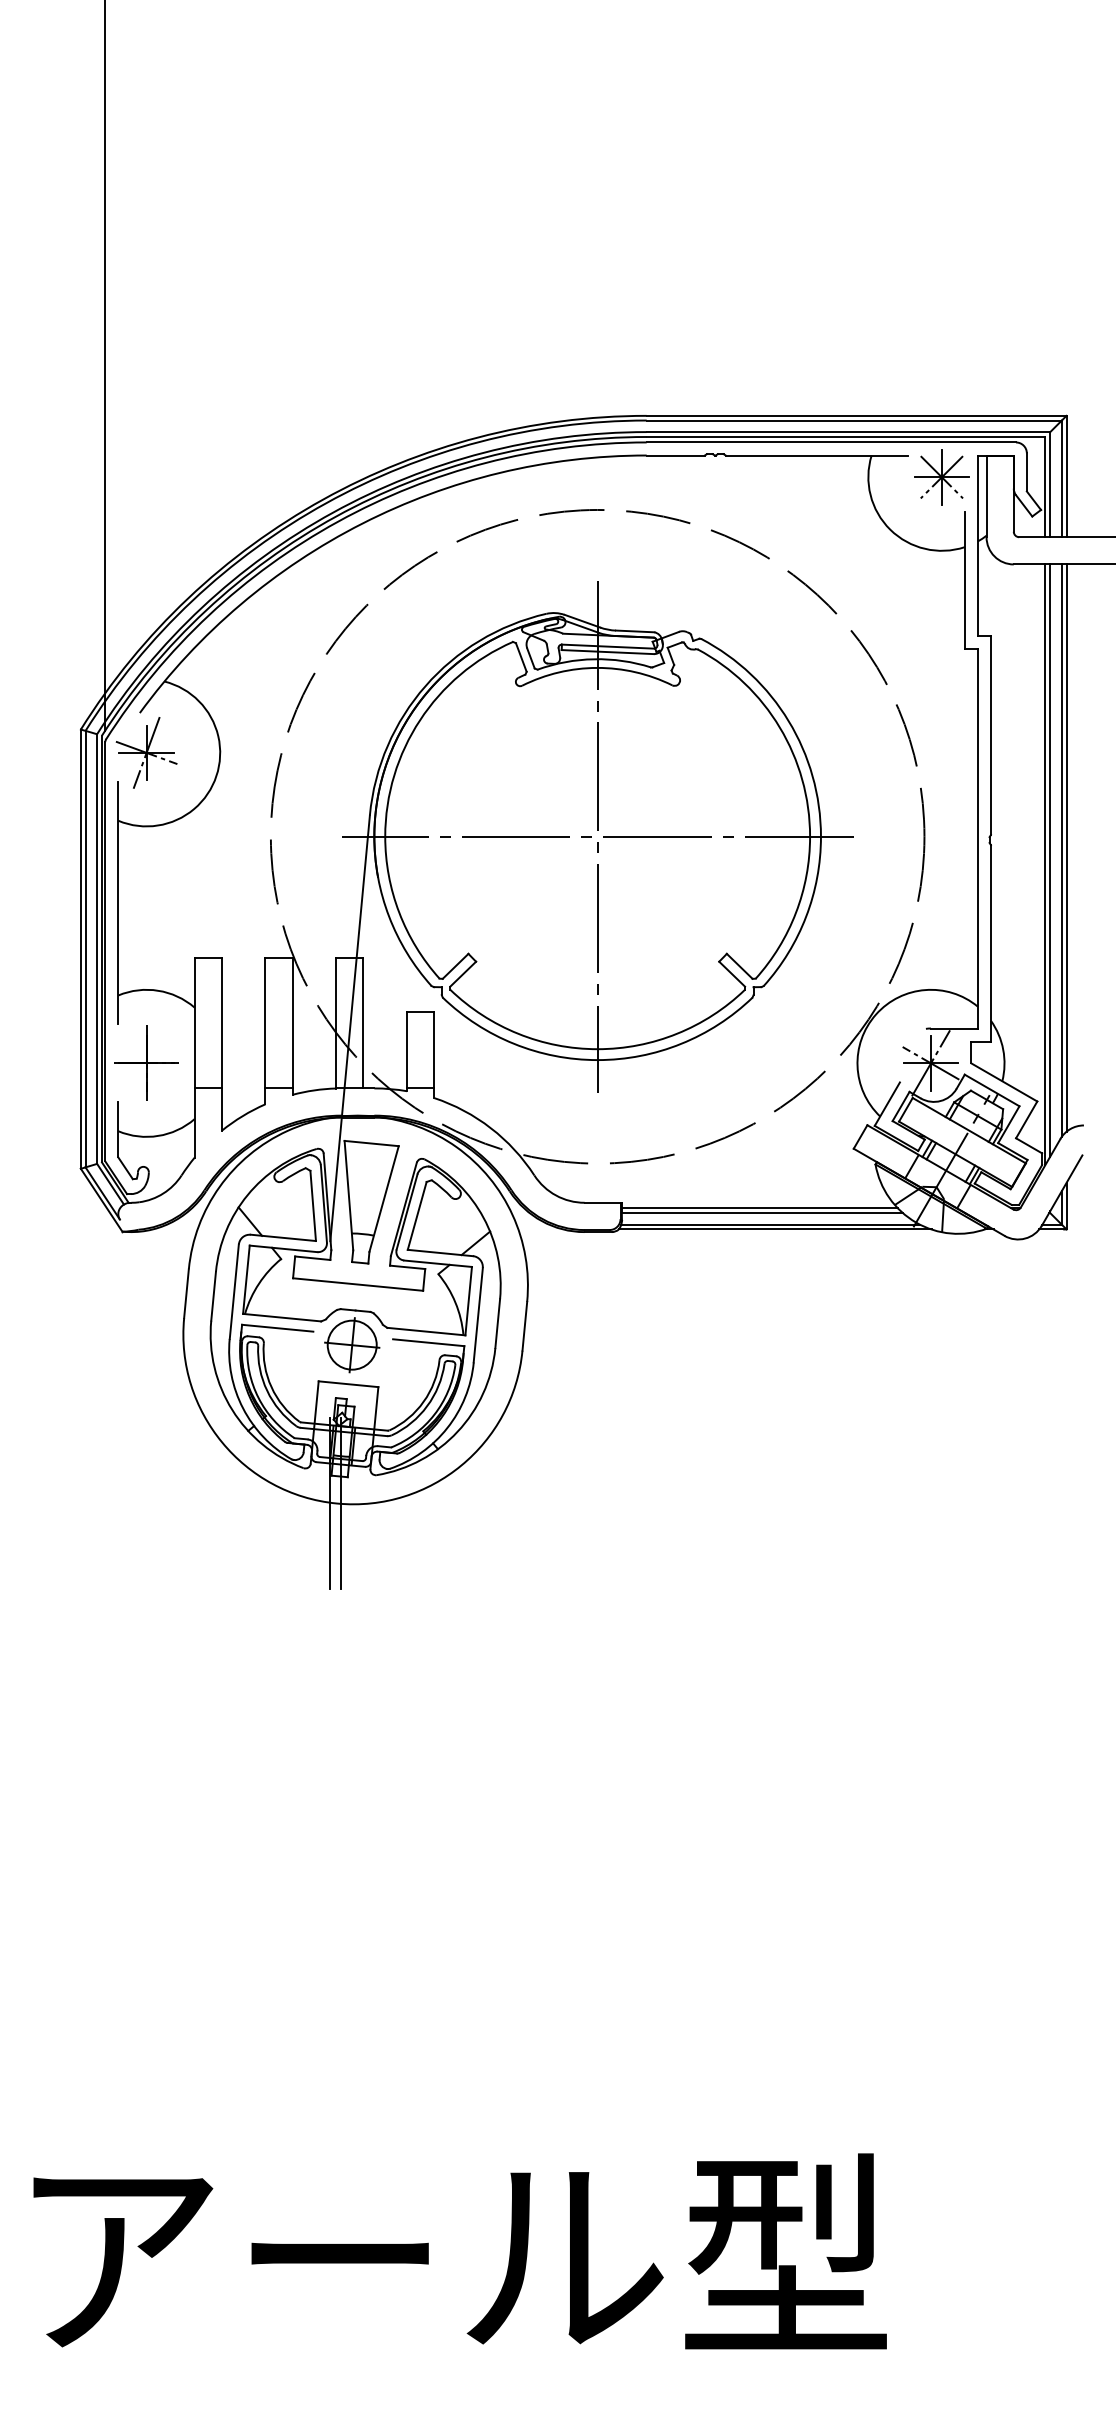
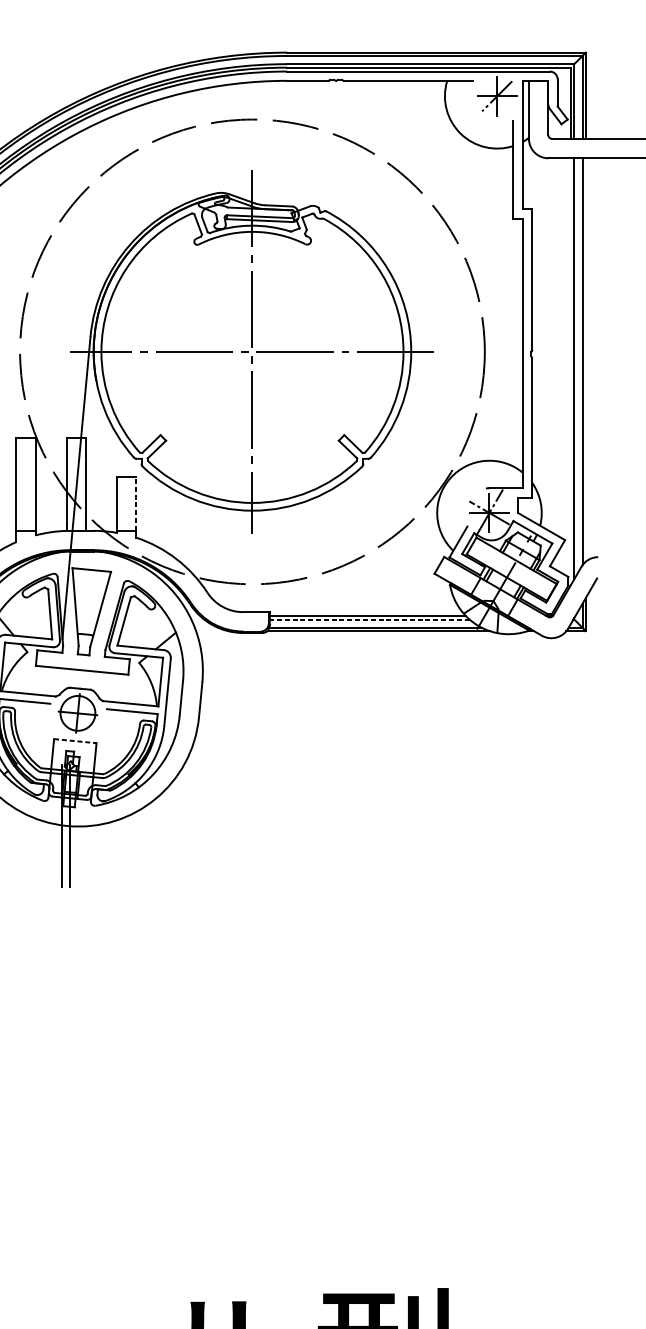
line: (941, 477) -> (496, 96), removed
line: (1066, 847) -> (585, 359), removed
line: (1045, 864) -> (570, 371), removed
line: (434, 1049) -> (136, 503), solid -> dashed
line: (762, 1213) -> (369, 619), solid -> dashed
line: (348, 1384) -> (75, 741), solid -> dashed

